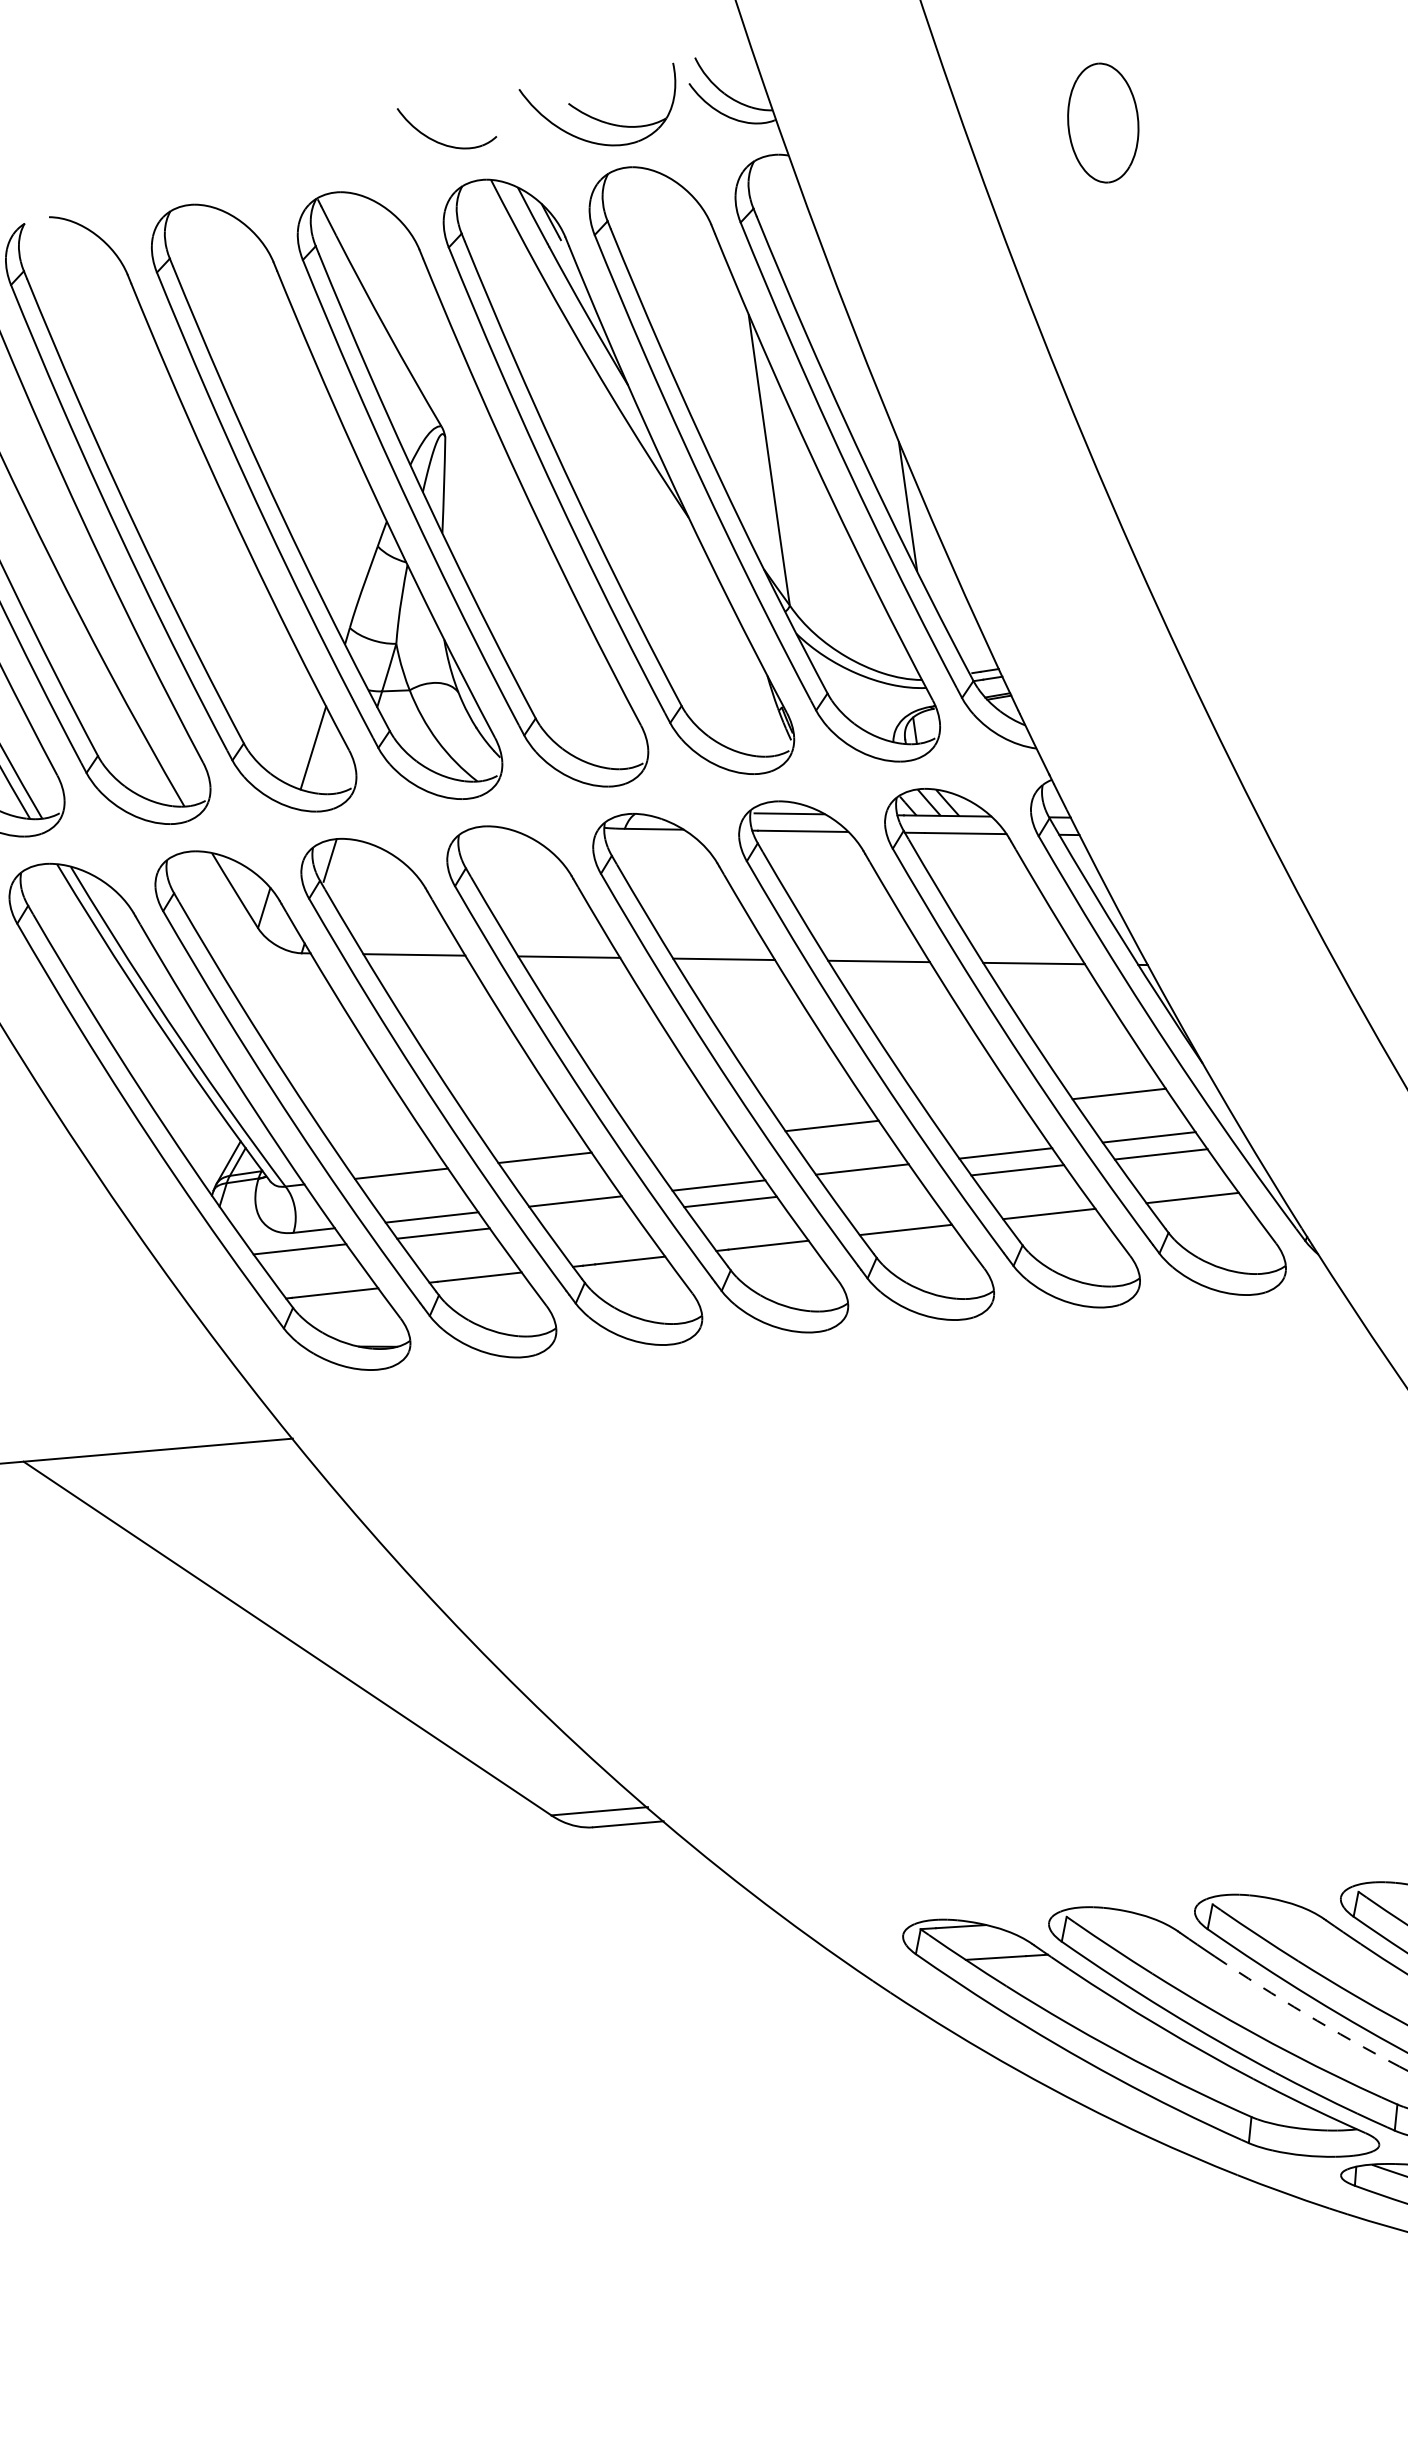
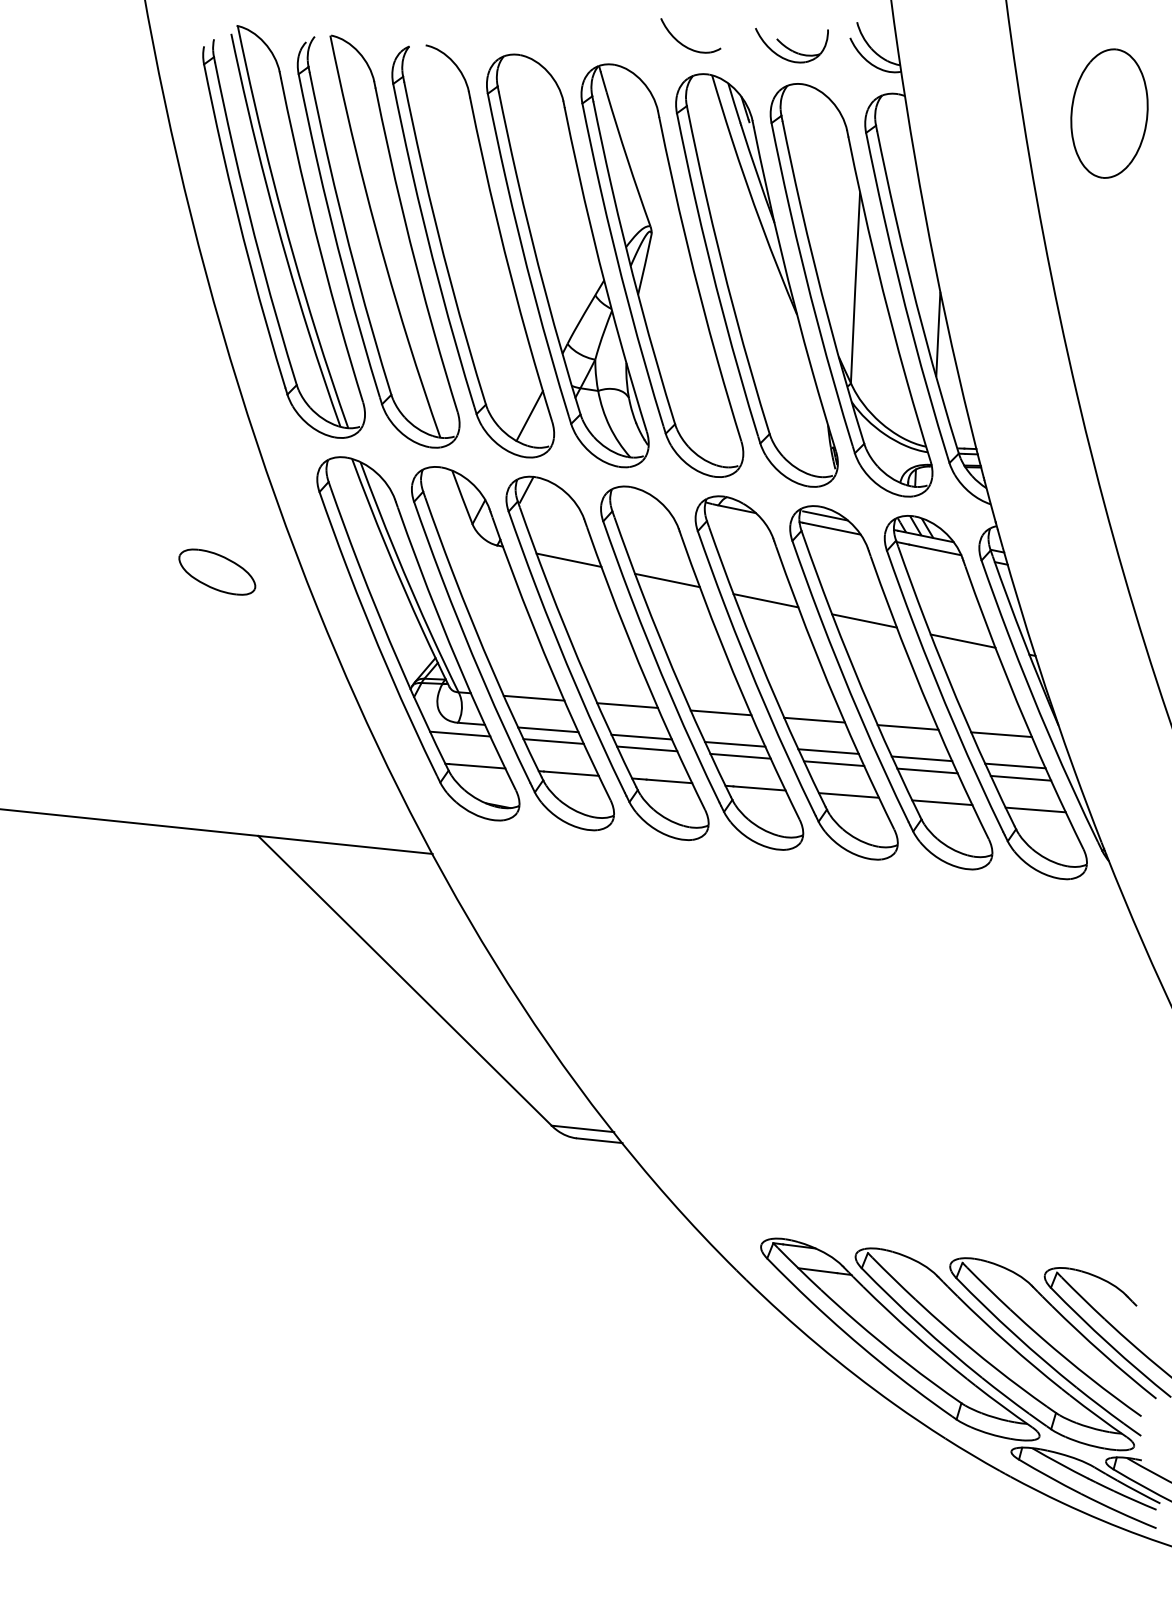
part: (602, 111) -> (791, 45), size x0.71
part: (1103, 122) -> (1109, 113), size x1.67
line: (974, 1110) -> (907, 727), added
line: (687, 1141) -> (720, 712), added
line: (873, 1186) -> (833, 763), added
line: (587, 1217) -> (647, 748), added
arc: (1305, 2014) -> (1008, 1344), dashed -> solid

